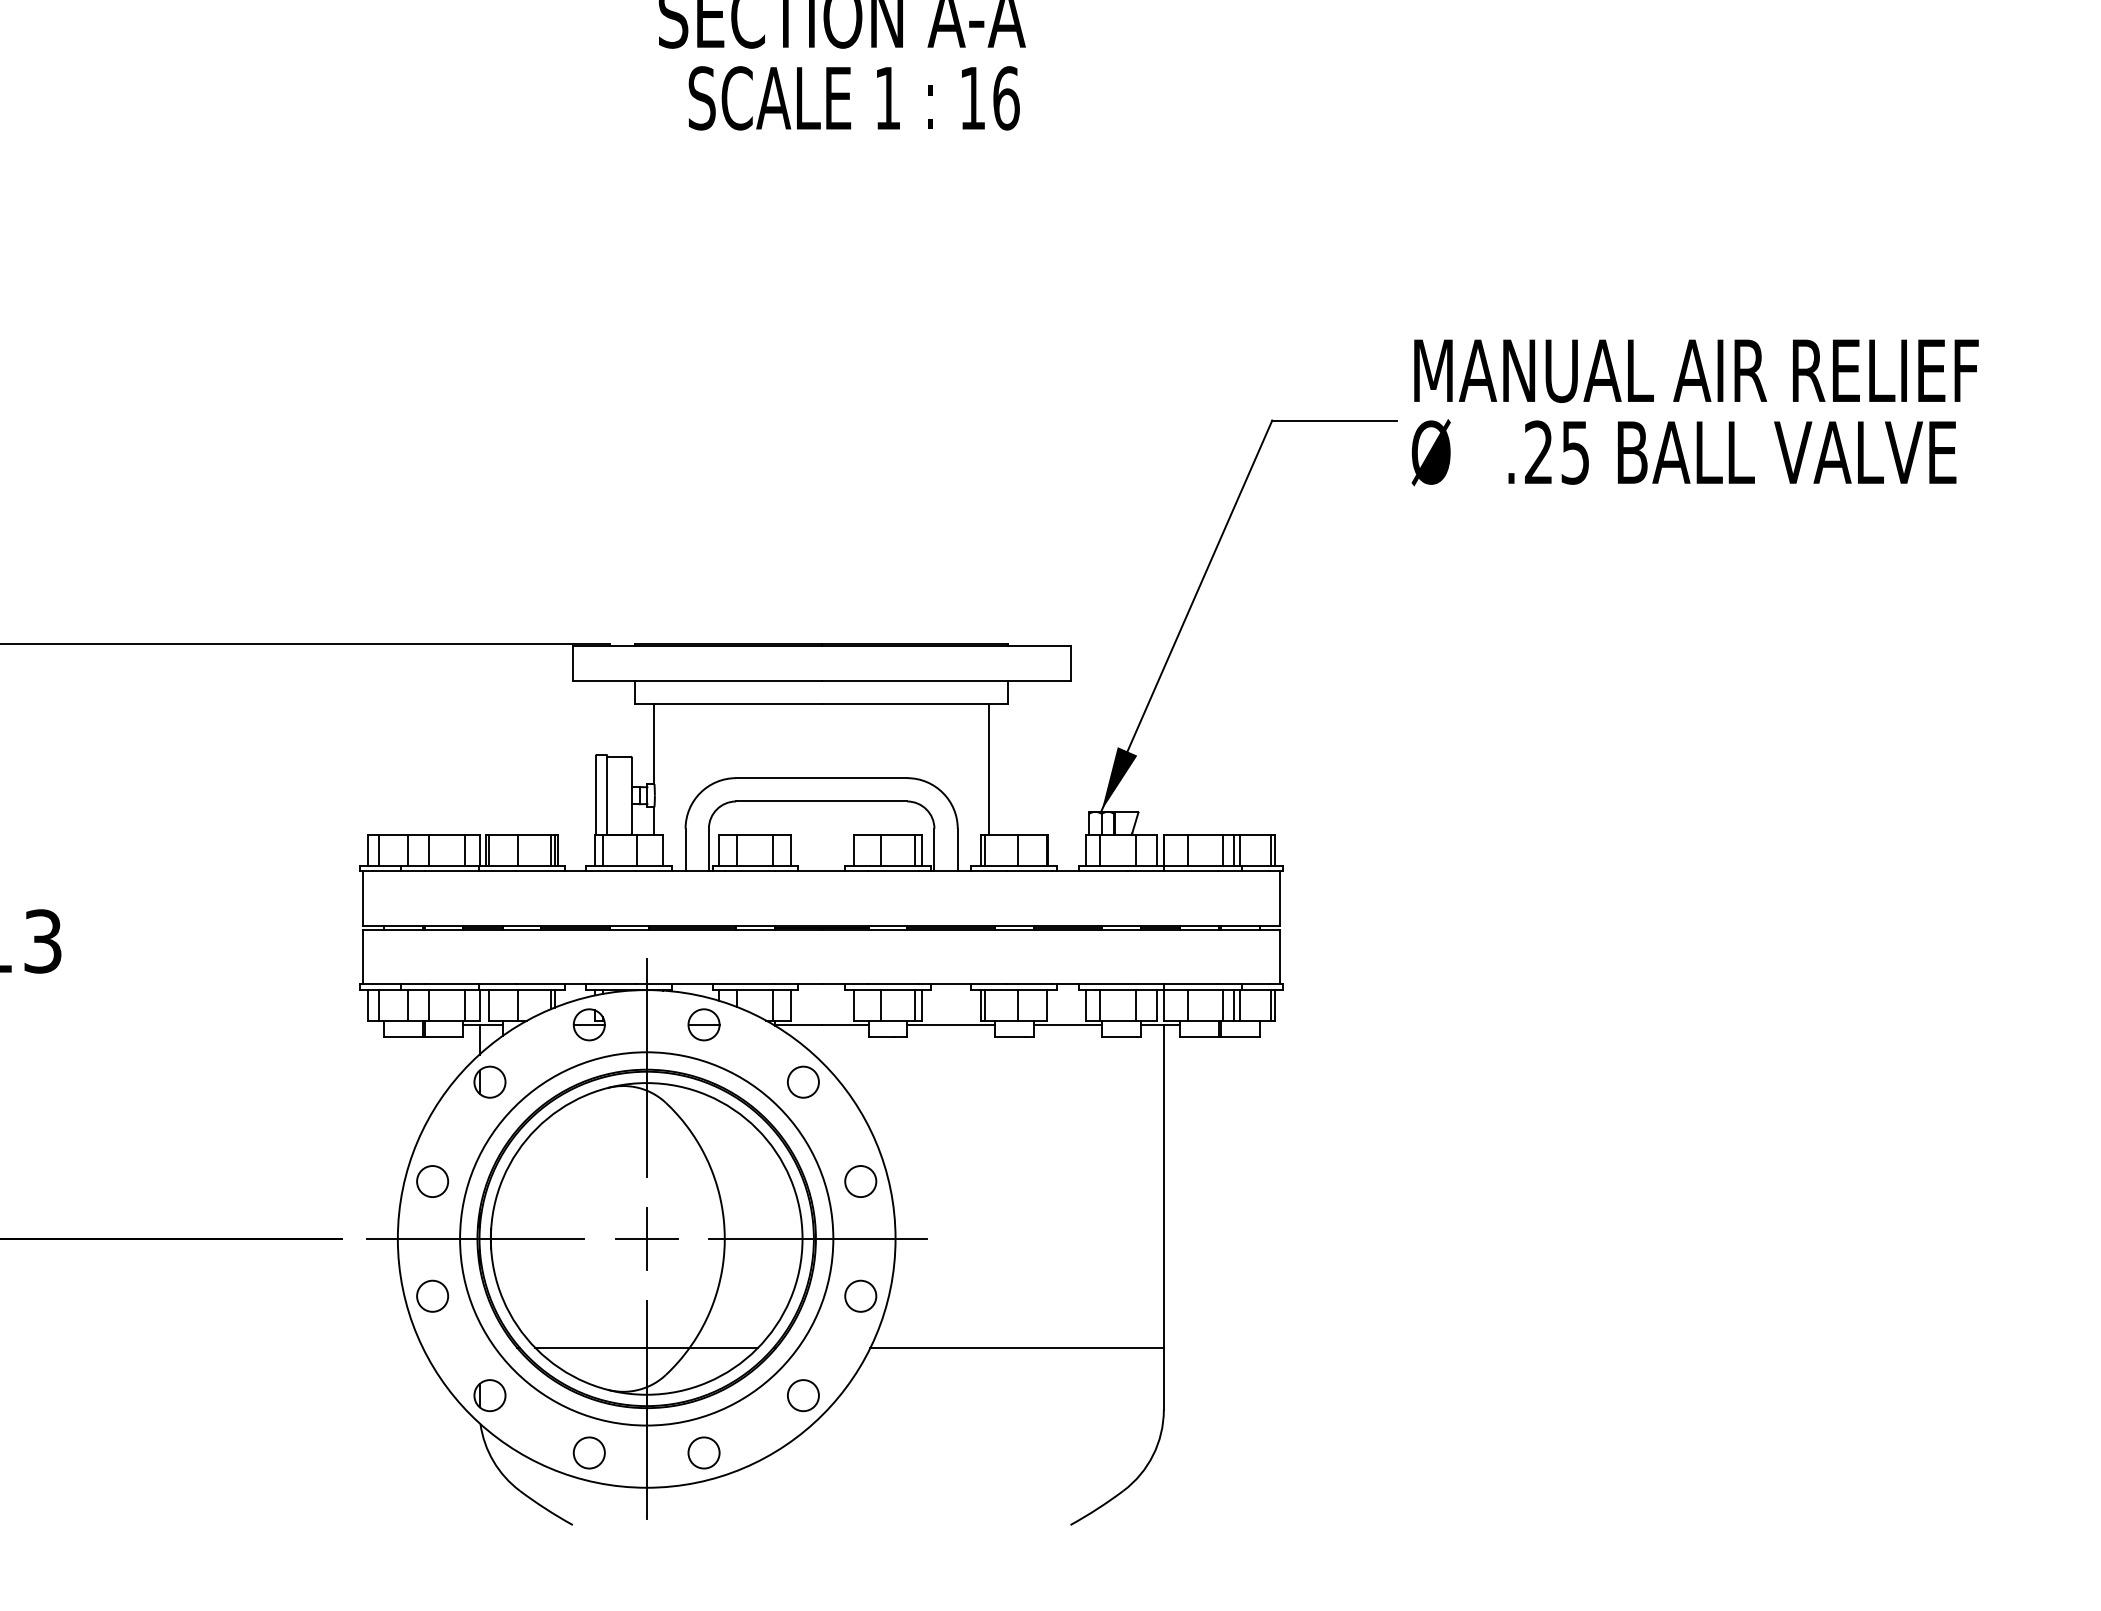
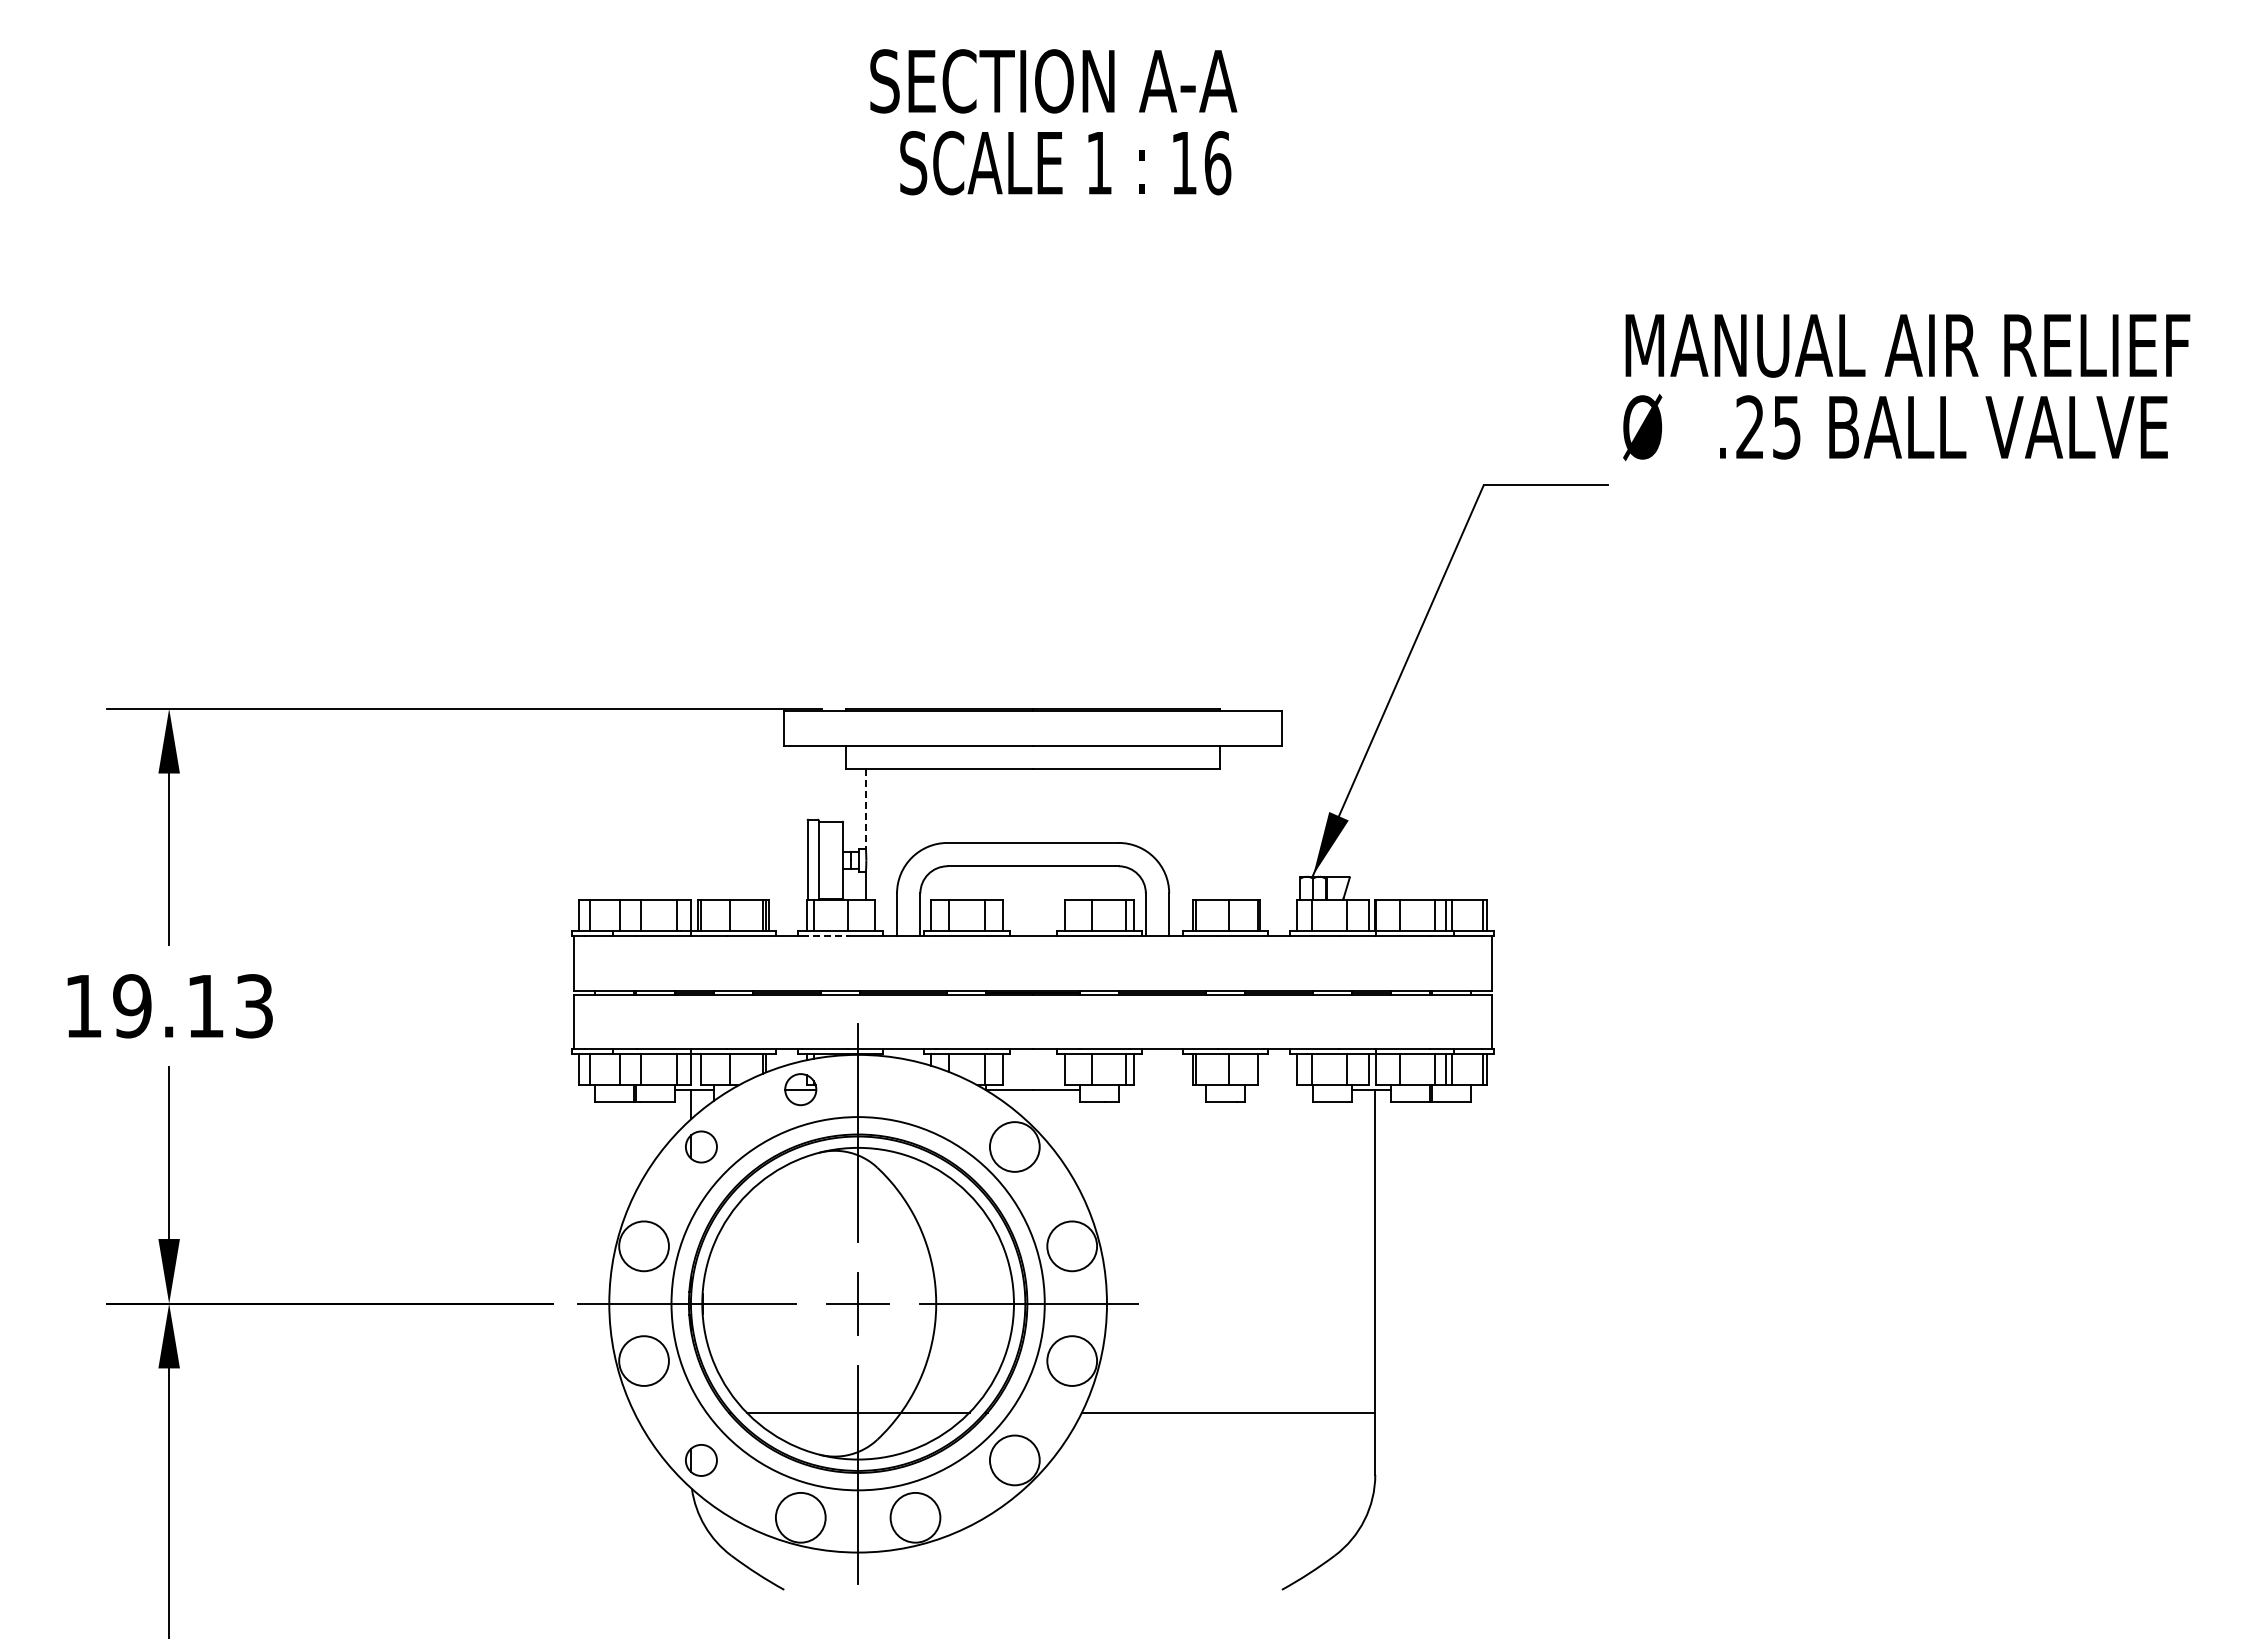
text: (1695, 412) -> (1906, 387), moved
line: (654, 743) -> (865, 808), solid -> dashed
line: (989, 769) -> (1200, 834), removed
line: (614, 871) -> (825, 936), solid -> dashed
part: (704, 1024) -> (915, 1089), removed
line: (951, 1024) -> (1162, 1089), removed
line: (1067, 1024) -> (1278, 1089), removed
circle: (803, 1081) -> (1014, 1146), size x1.6
circle: (432, 1180) -> (643, 1245), size x1.6
circle: (860, 1180) -> (1071, 1245), size x1.6
circle: (432, 1295) -> (643, 1360), size x1.6
circle: (860, 1295) -> (1071, 1360), size x1.6
circle: (803, 1394) -> (1014, 1459), size x1.6
circle: (589, 1452) -> (800, 1517), size x1.6
circle: (704, 1452) -> (915, 1517), size x1.6

